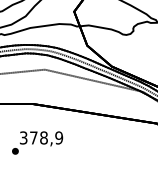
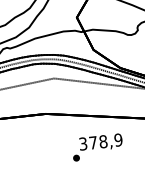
text: (37, 142) -> (97, 146), moved

